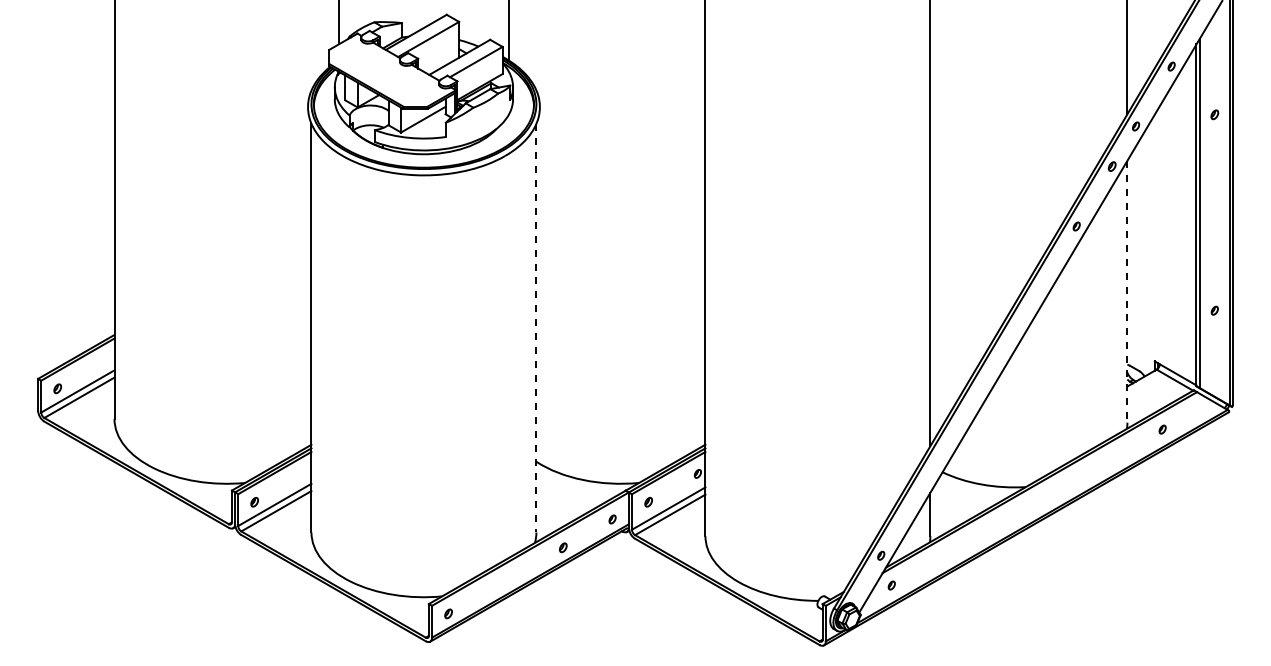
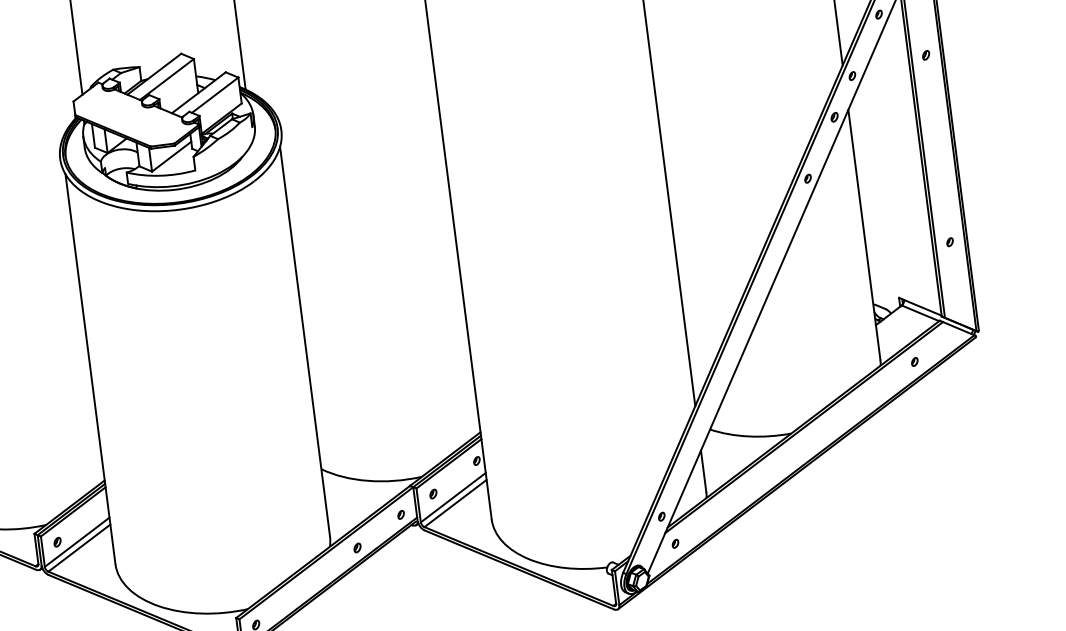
line: (1127, 291) -> (864, 234), dashed -> solid
line: (536, 328) -> (305, 342), dashed -> solid

